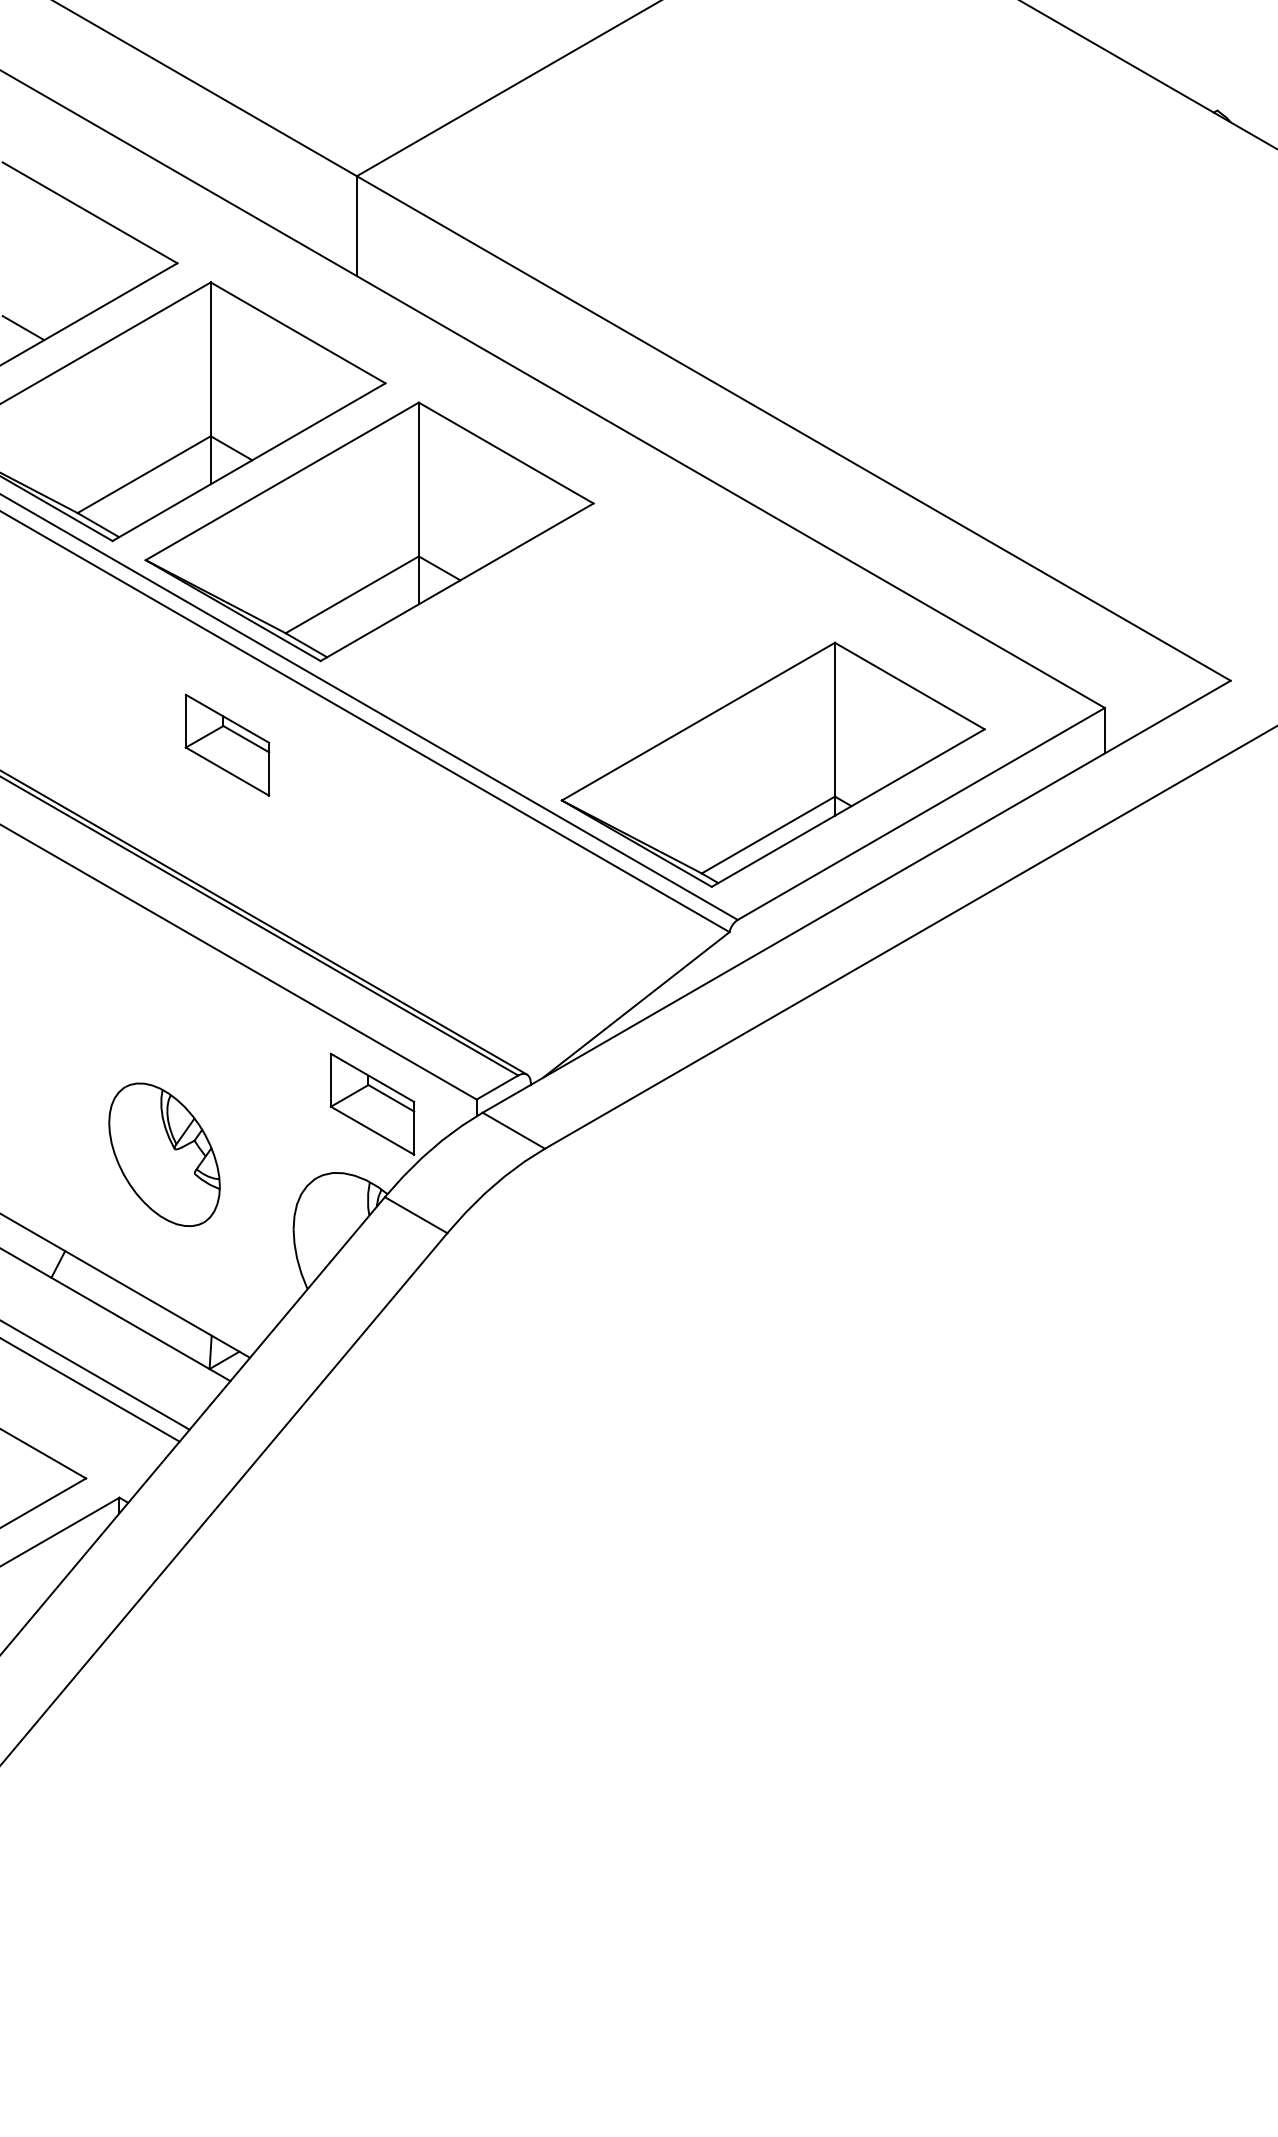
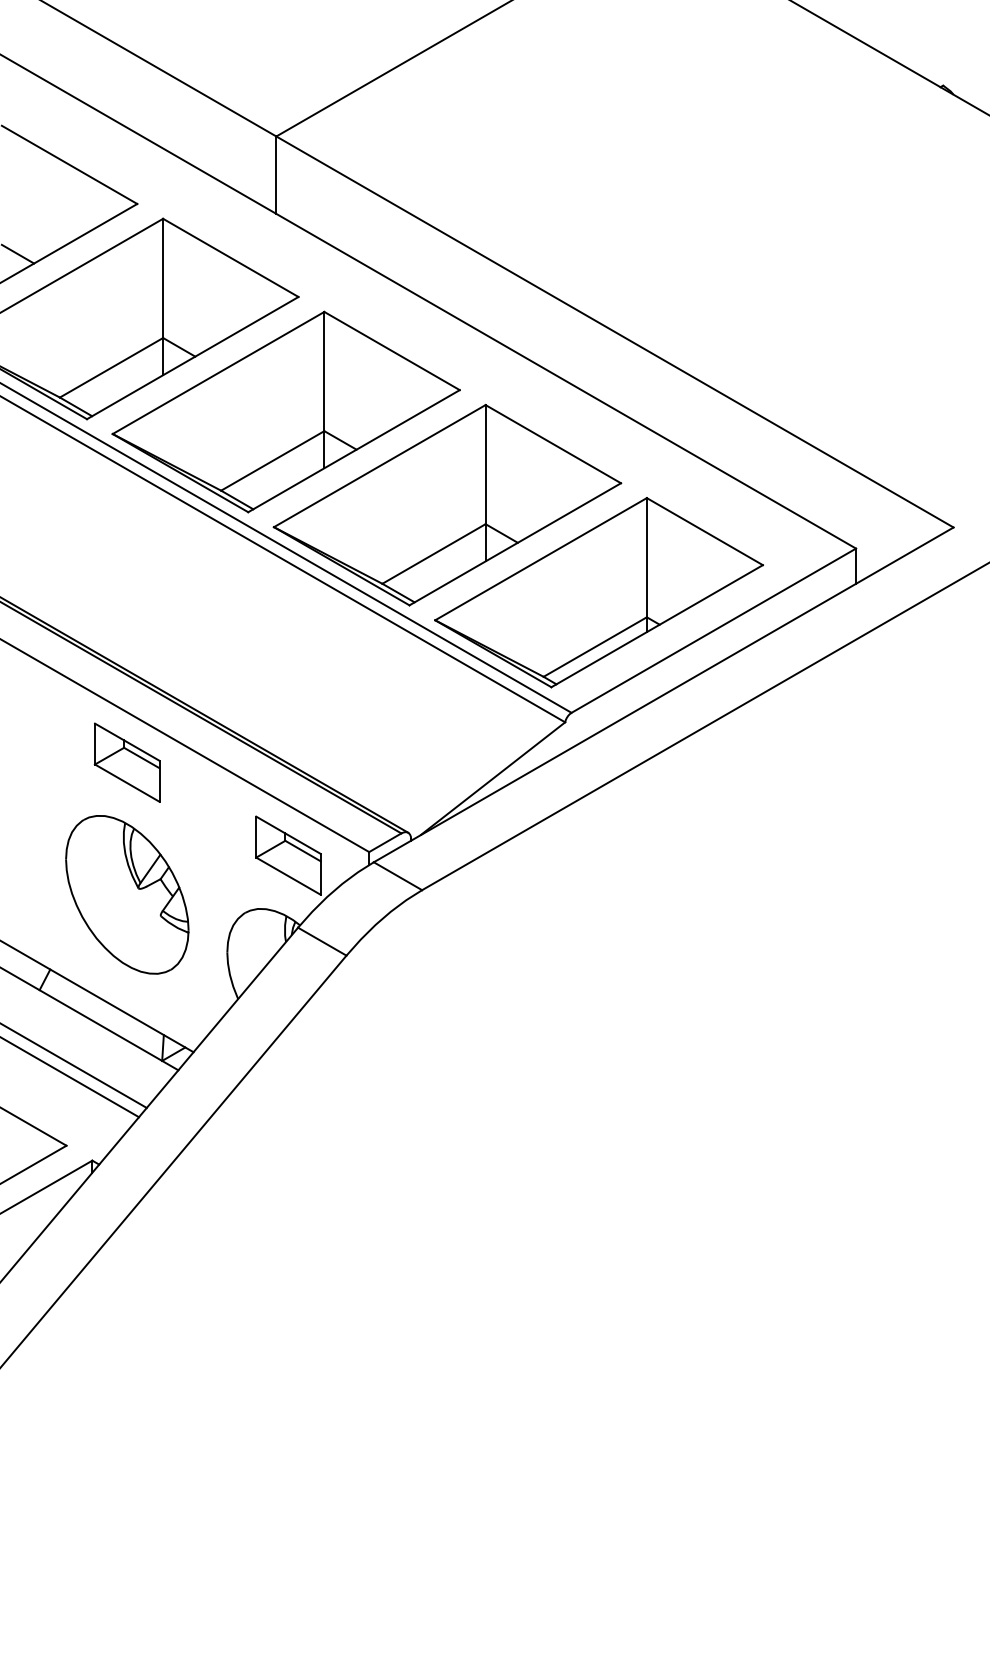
part: (577, 651) -> (447, 504), added
part: (227, 744) -> (127, 762), moved
part: (164, 1154) -> (127, 894), size x1.43

